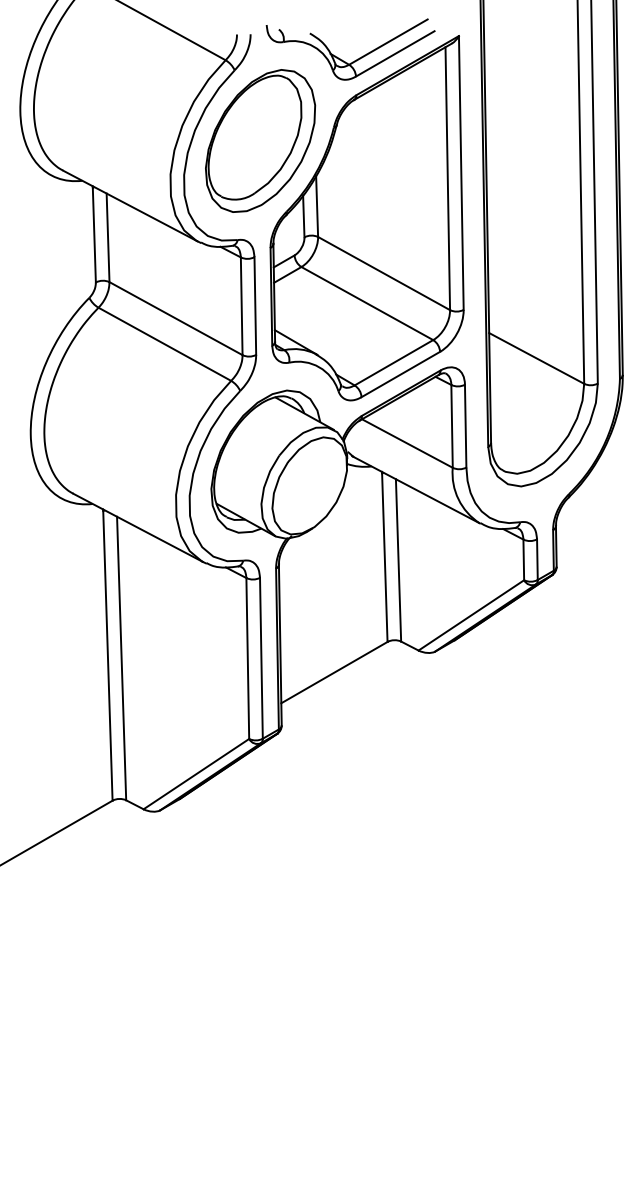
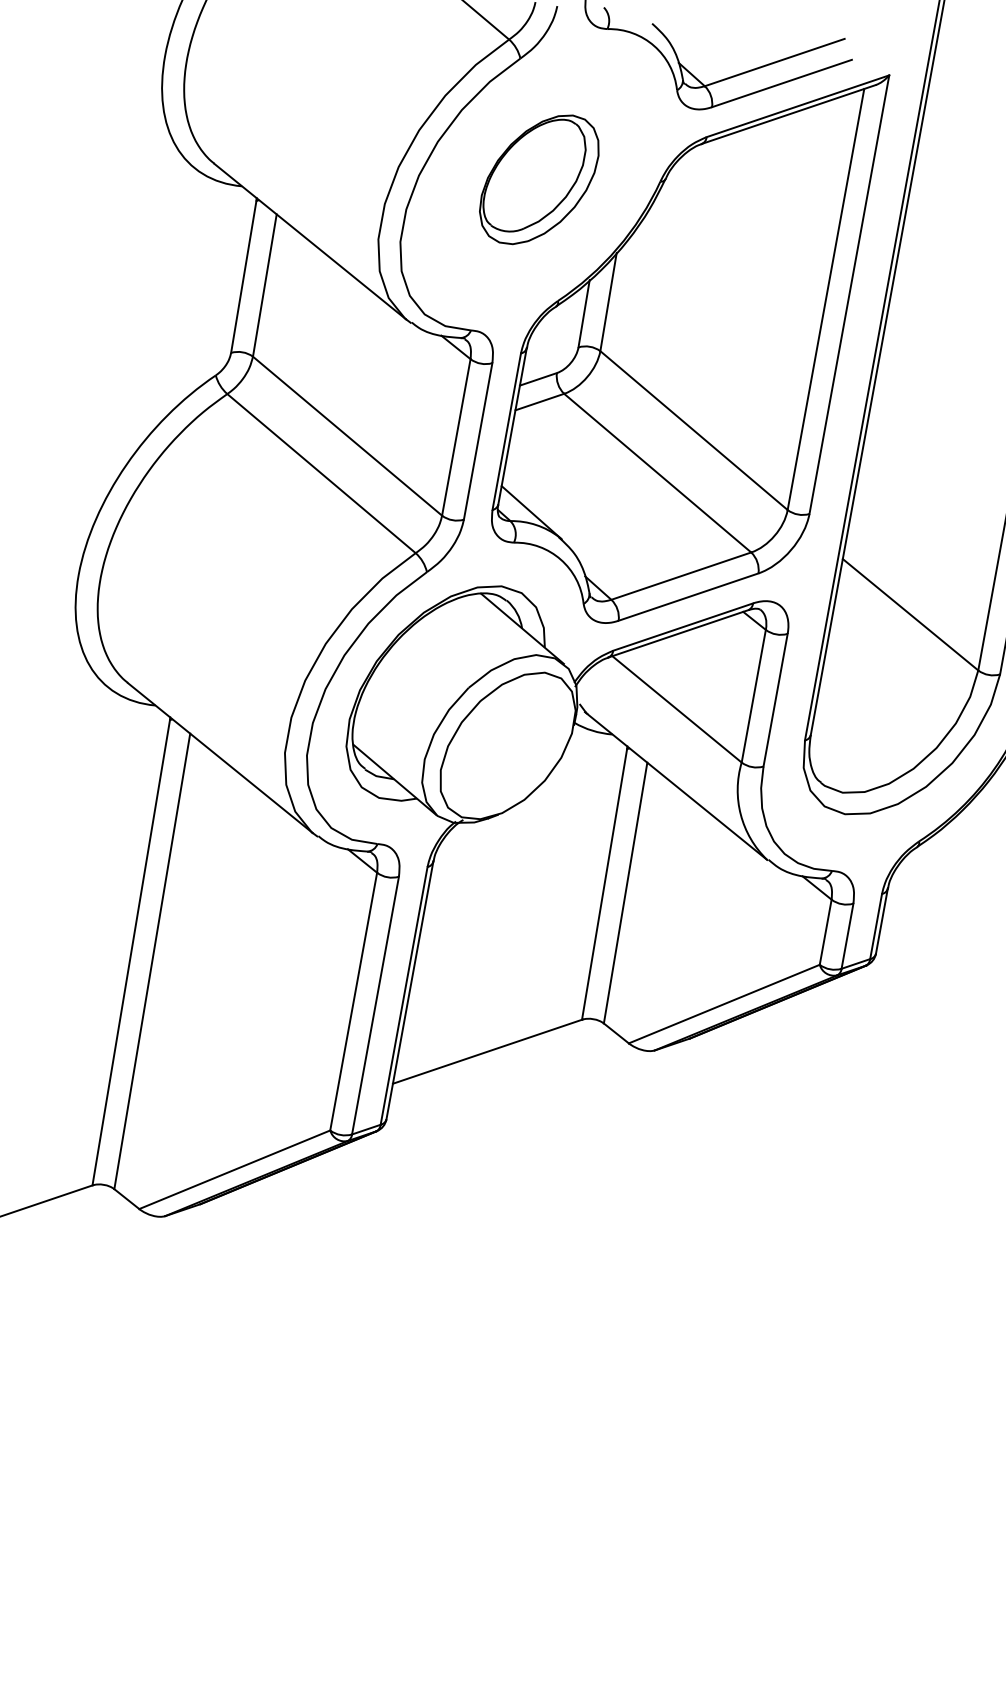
part: (260, 140) -> (539, 178), size x0.6

